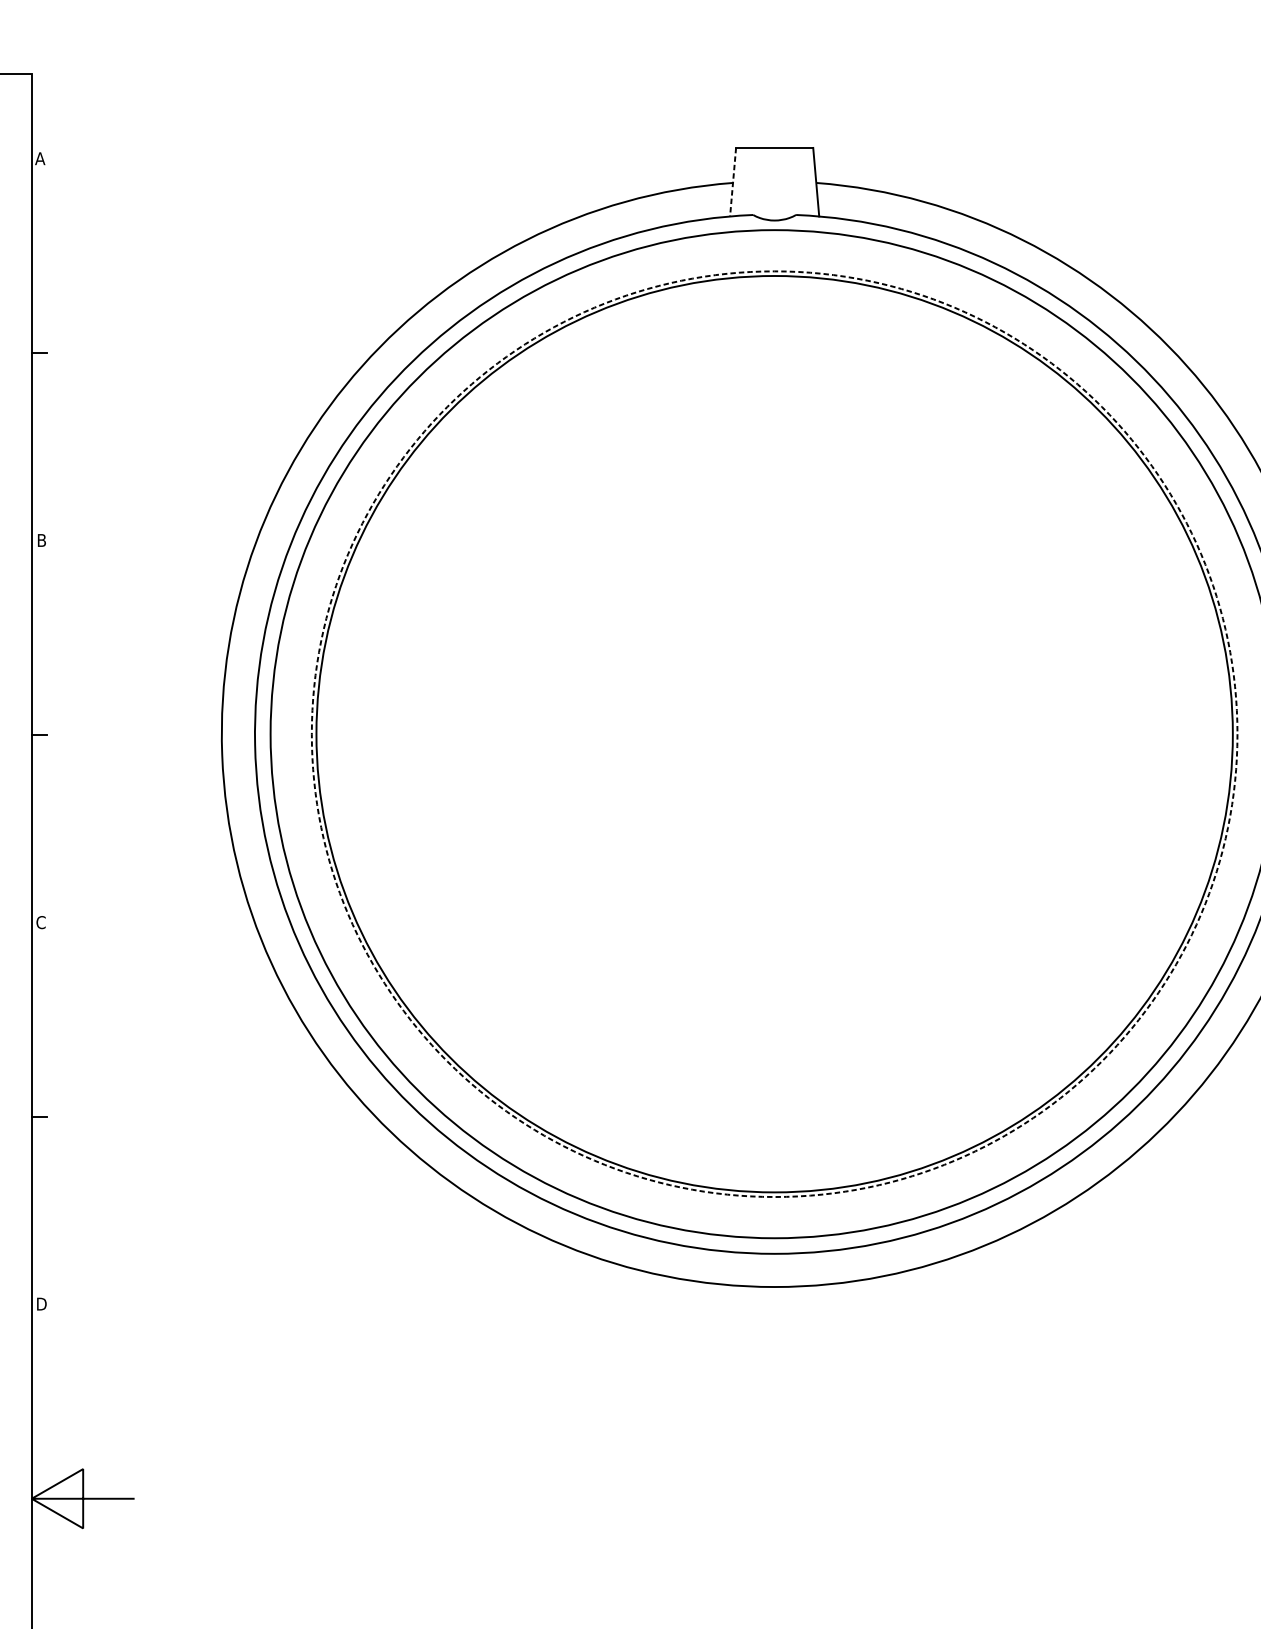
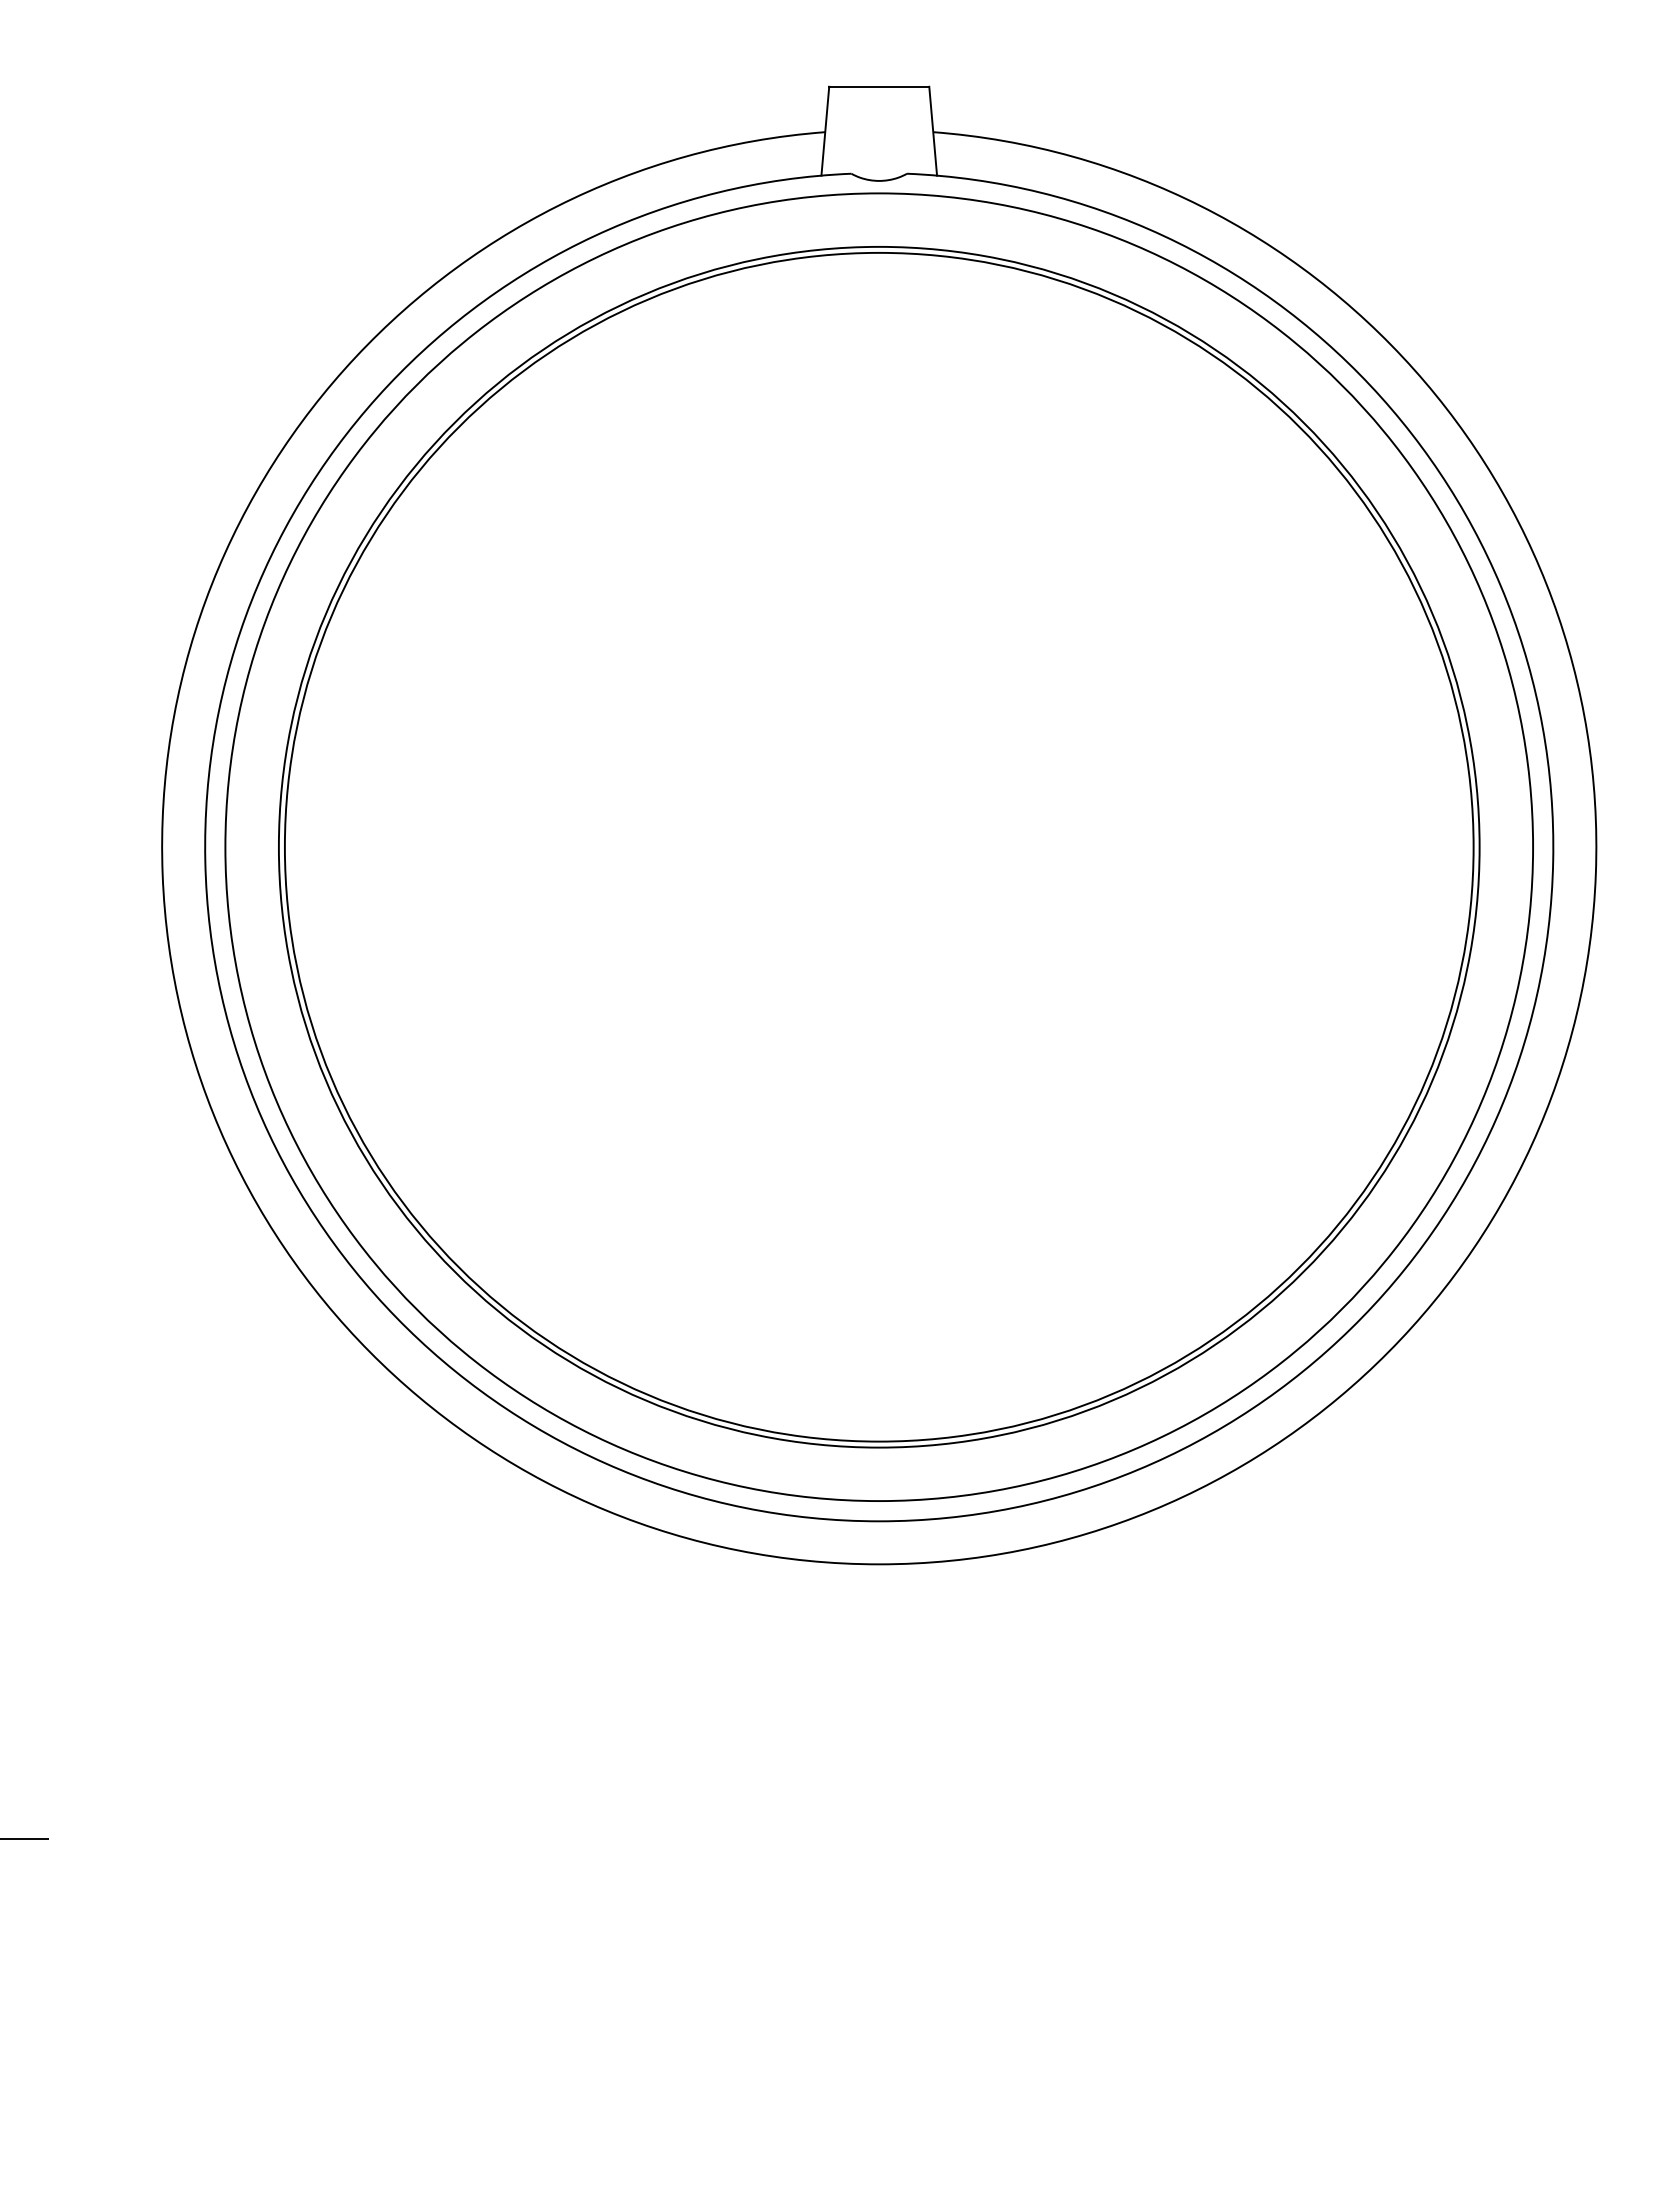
line: (733, 182) -> (825, 131), dashed -> solid
circle: (774, 733) -> (878, 846), dashed -> solid

